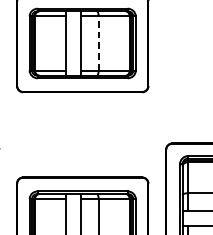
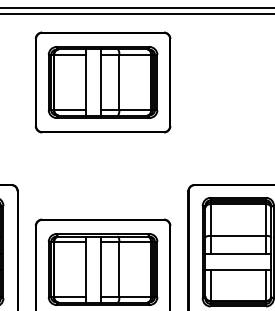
line: (98, 43) -> (119, 82), dashed -> solid

